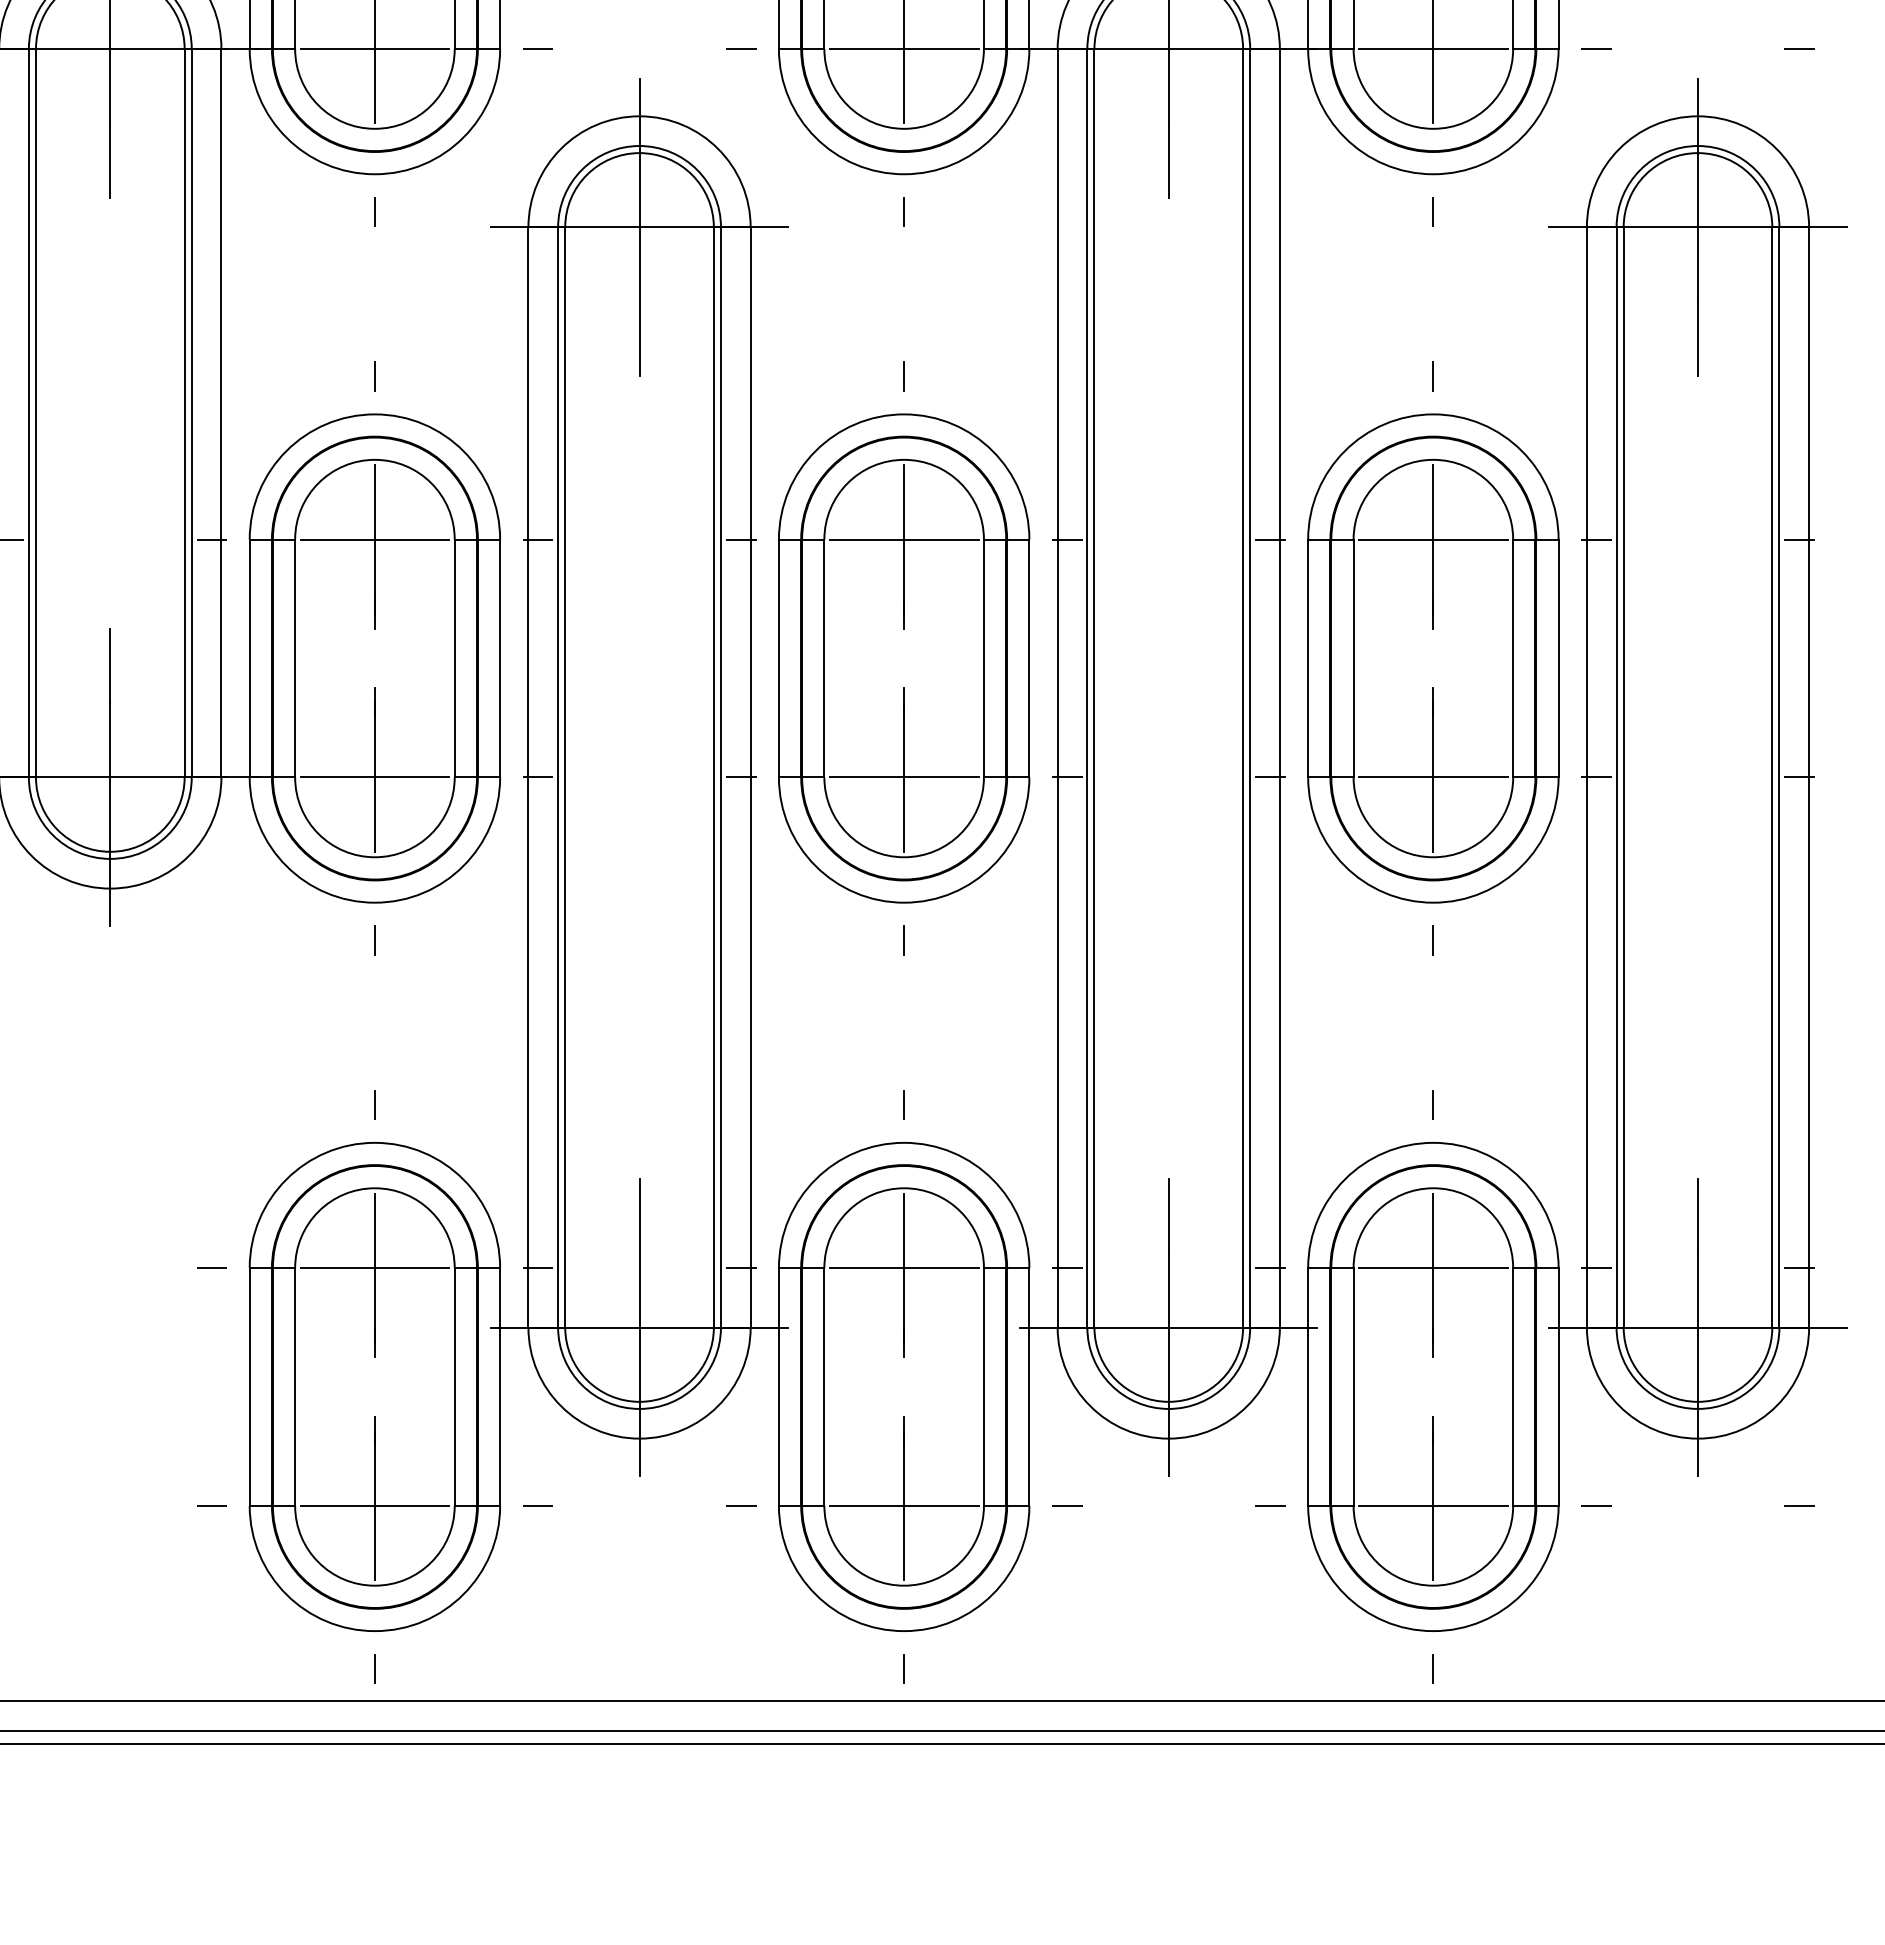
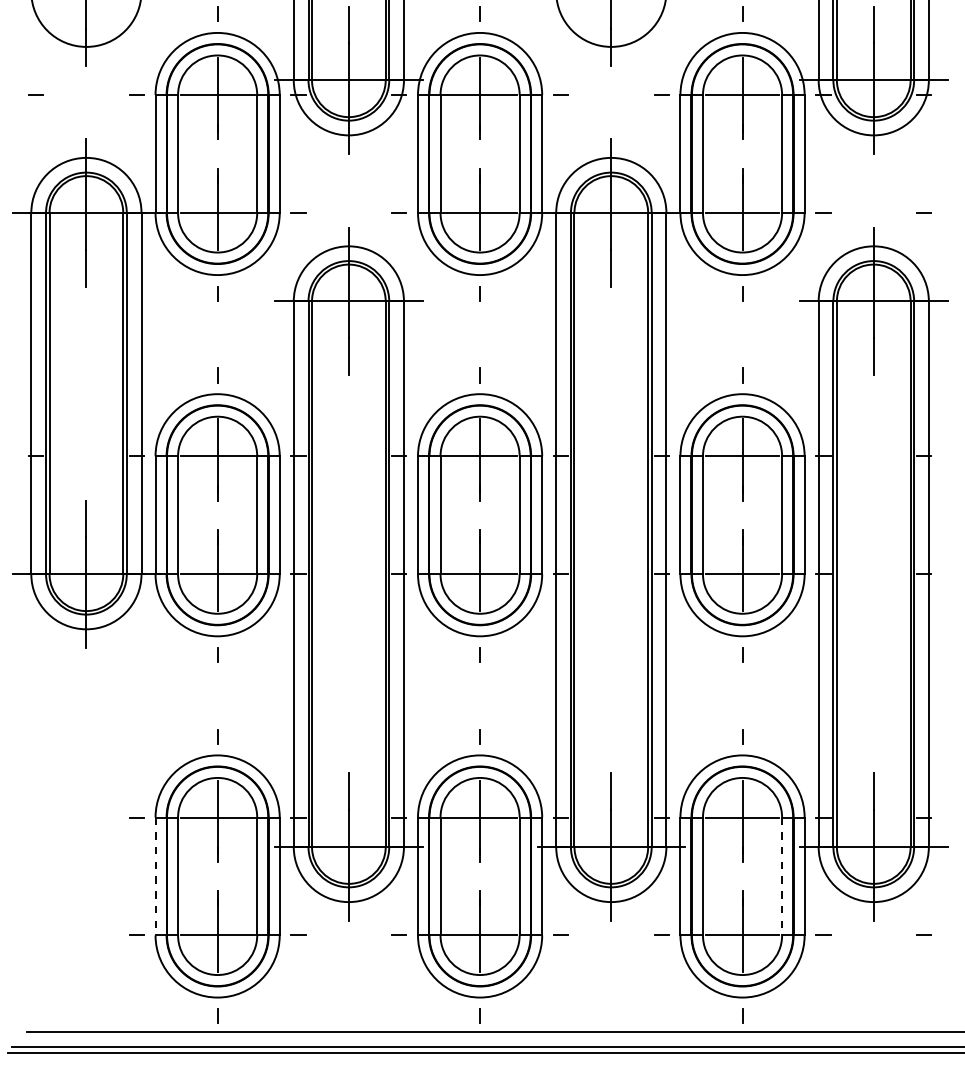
line: (249, 1387) -> (155, 876), solid -> dashed
line: (1513, 1387) -> (782, 876), solid -> dashed

